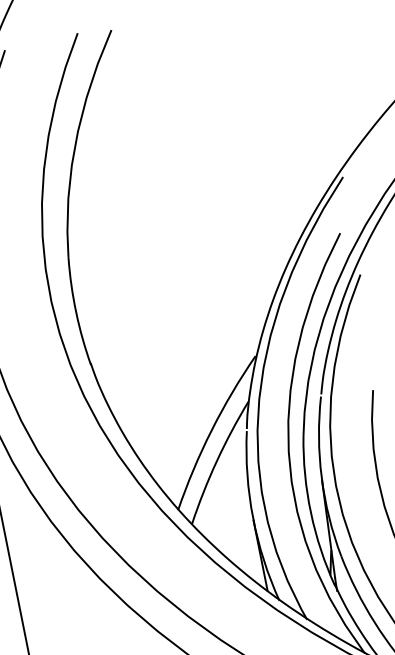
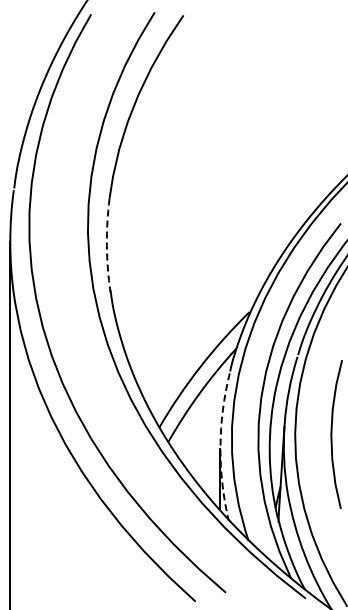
arc: (75, 312) -> (106, 245), solid -> dashed
arc: (253, 517) -> (220, 446), solid -> dashed

